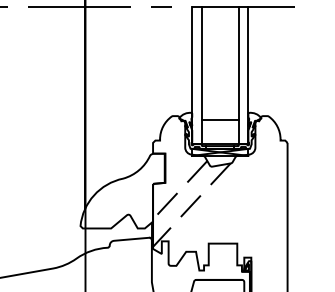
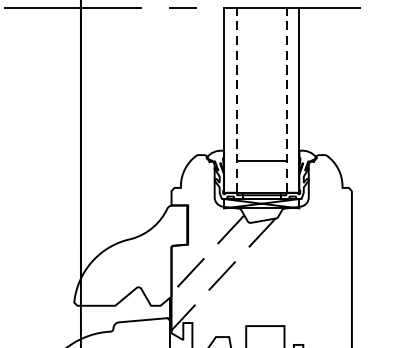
line: (201, 75) -> (236, 100), solid -> dashed
line: (239, 75) -> (287, 100), solid -> dashed

